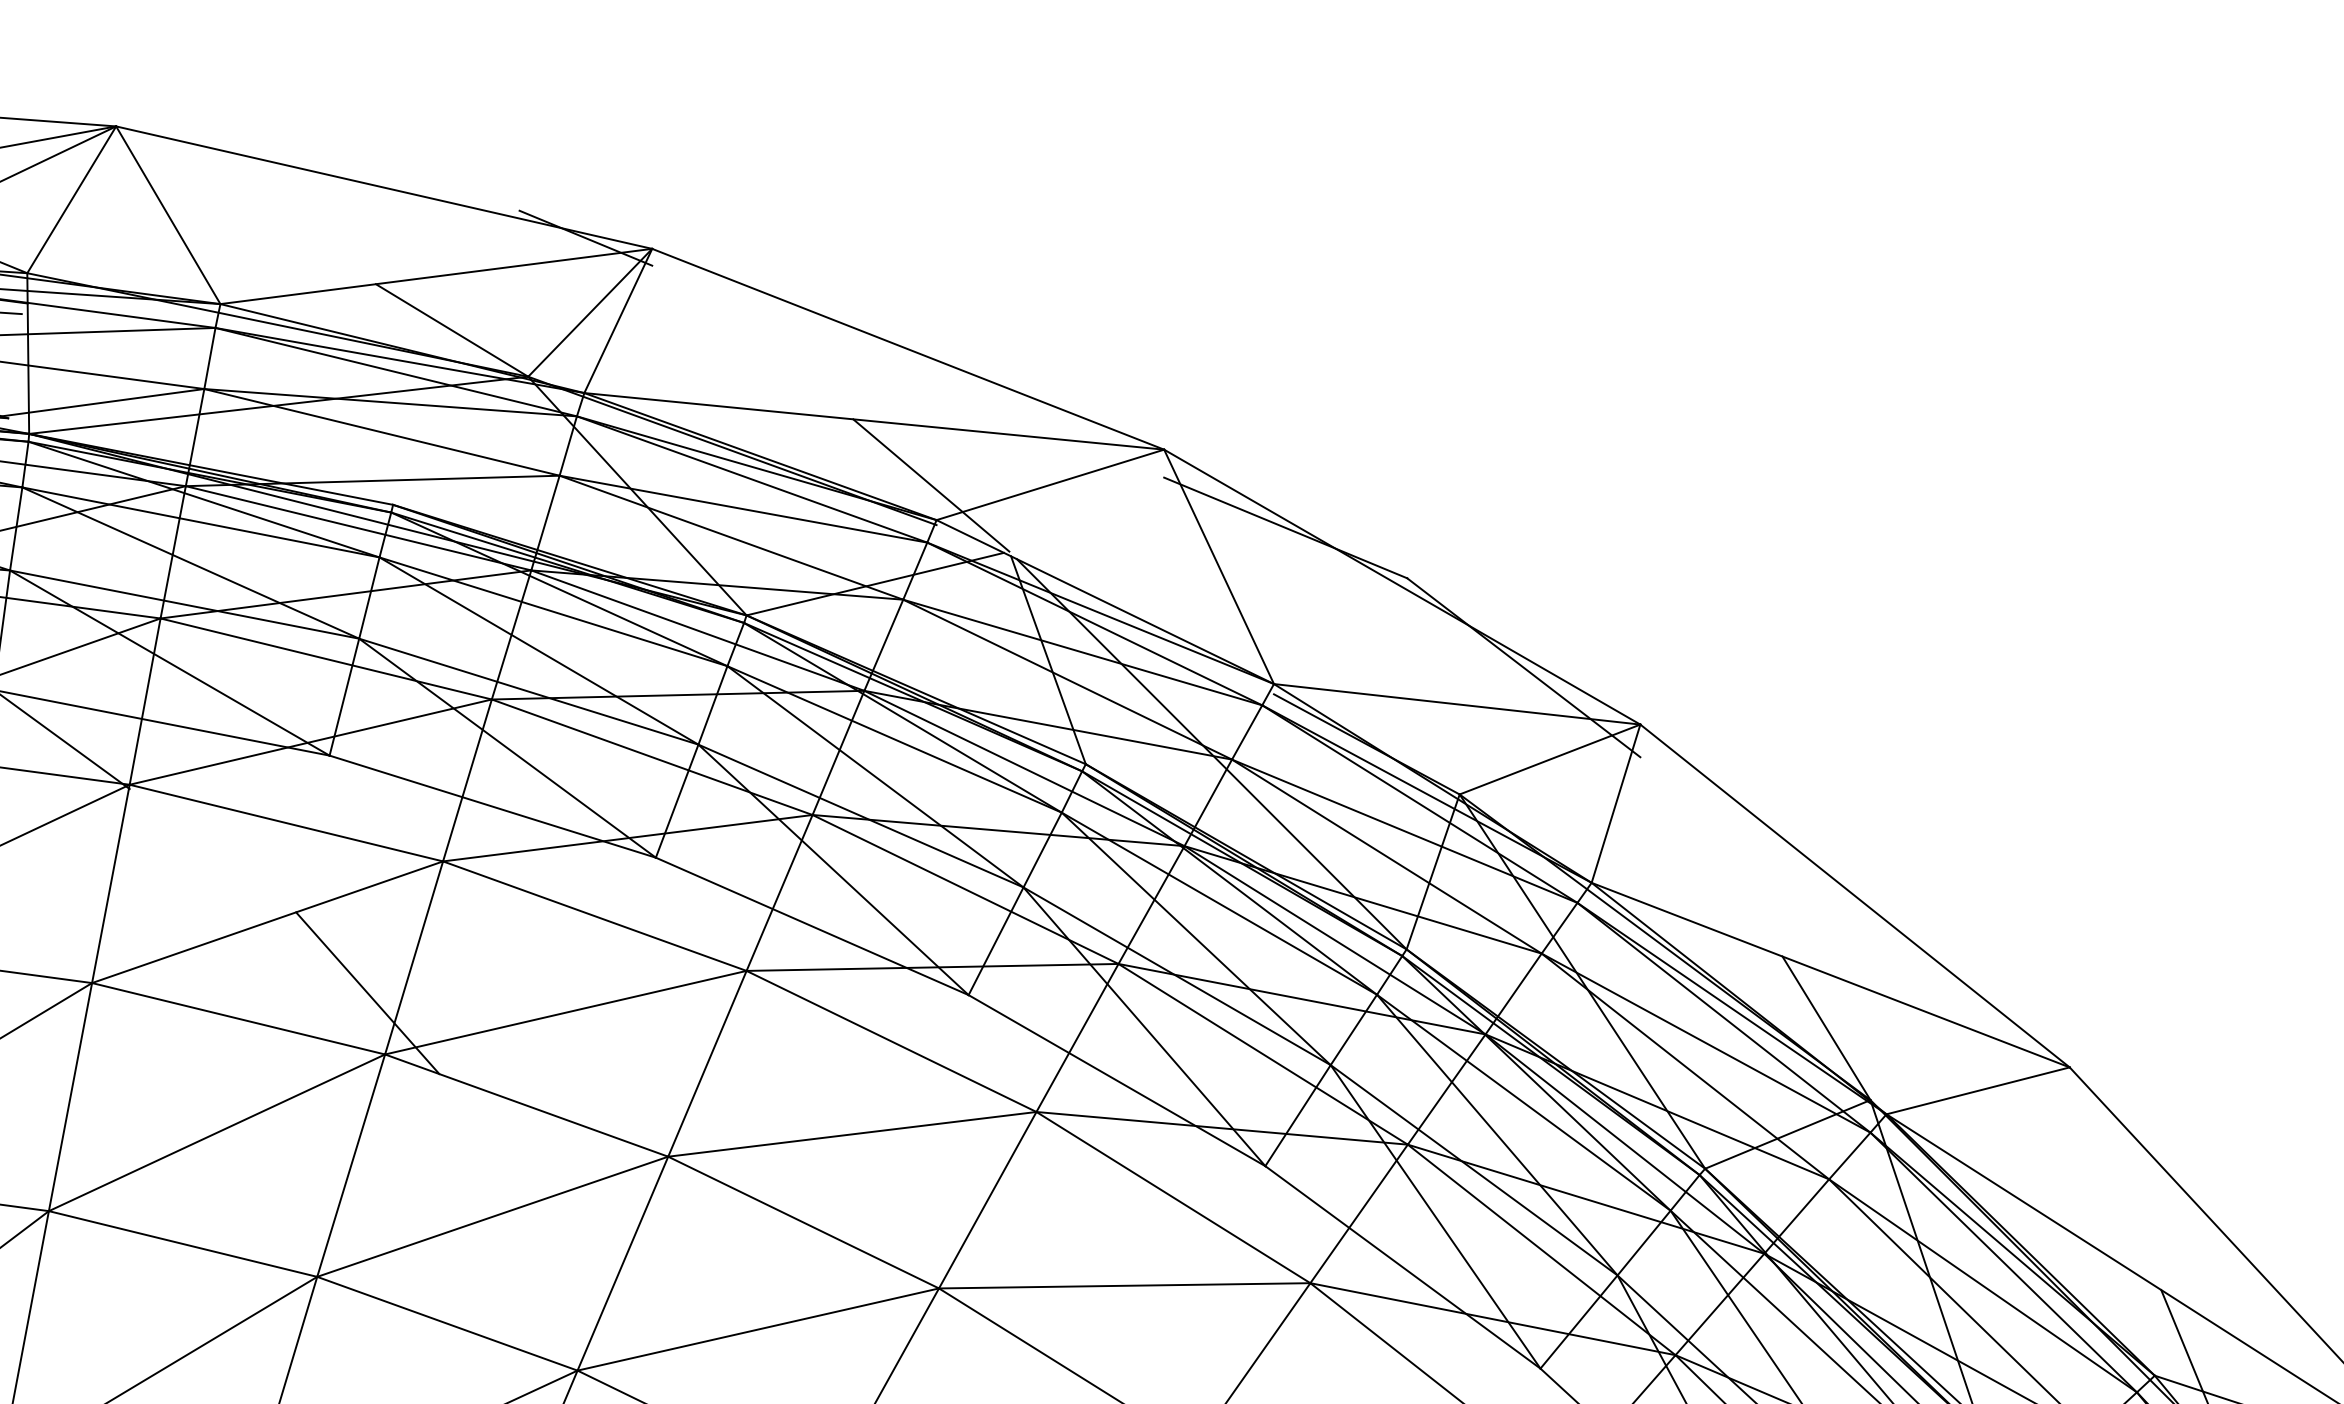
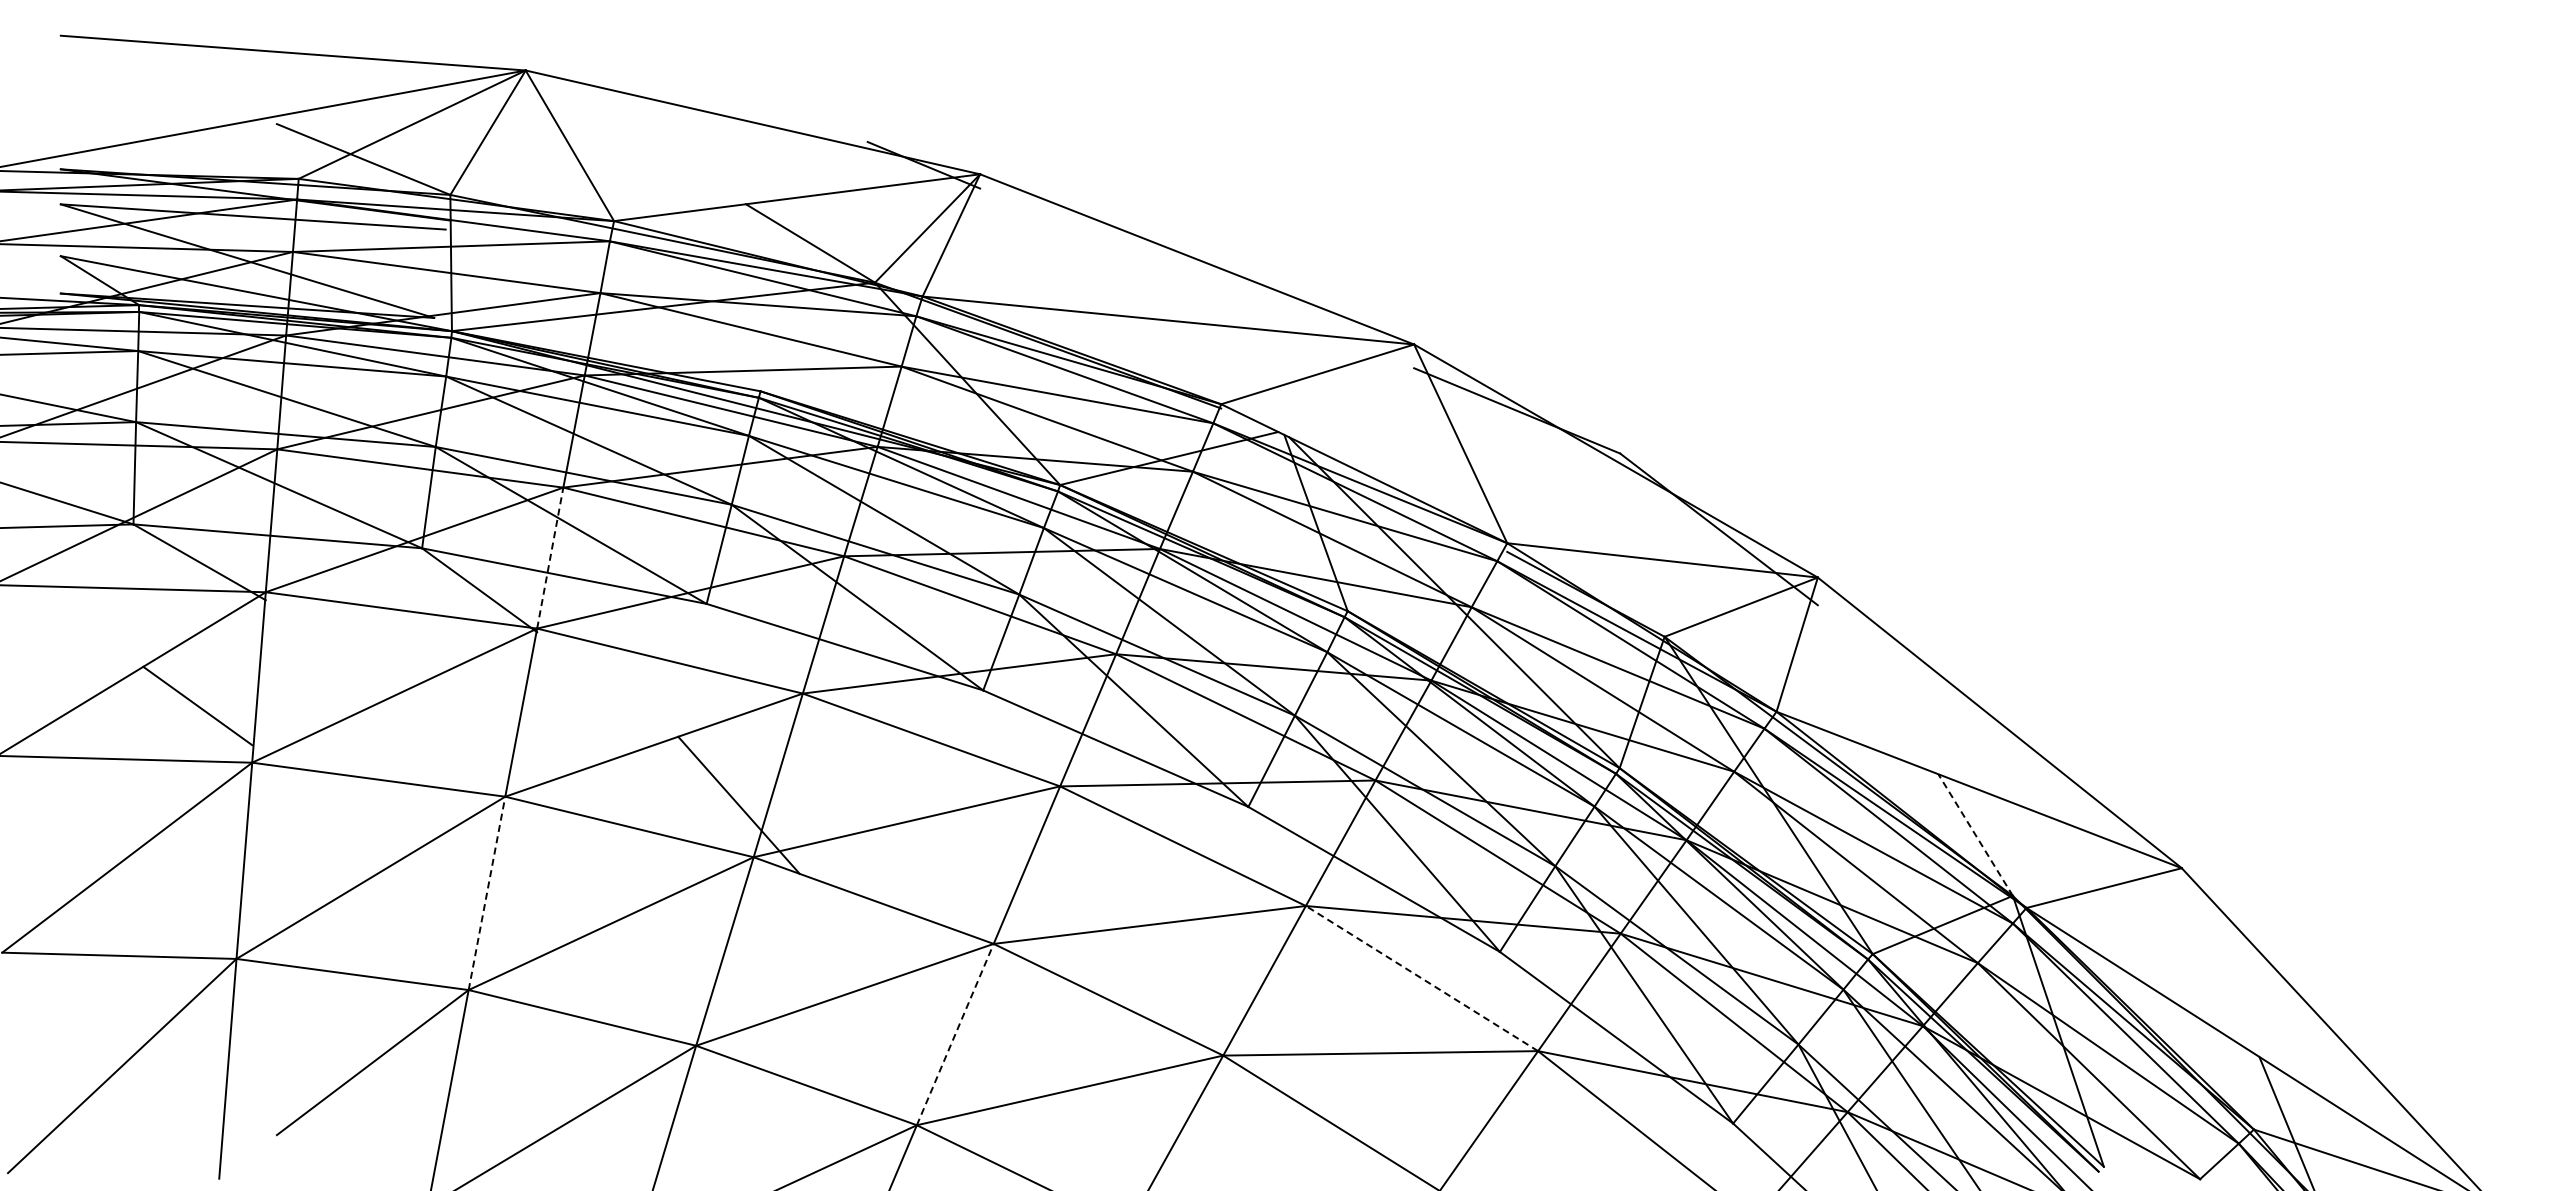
line: (931, 485) -> (1216, 374), removed
line: (145, 702) -> (550, 558), solid -> dashed
line: (1826, 1027) -> (1975, 834), solid -> dashed
line: (71, 1096) -> (487, 892), solid -> dashed
line: (1172, 1197) -> (1421, 978), solid -> dashed
line: (623, 1263) -> (955, 1034), solid -> dashed

